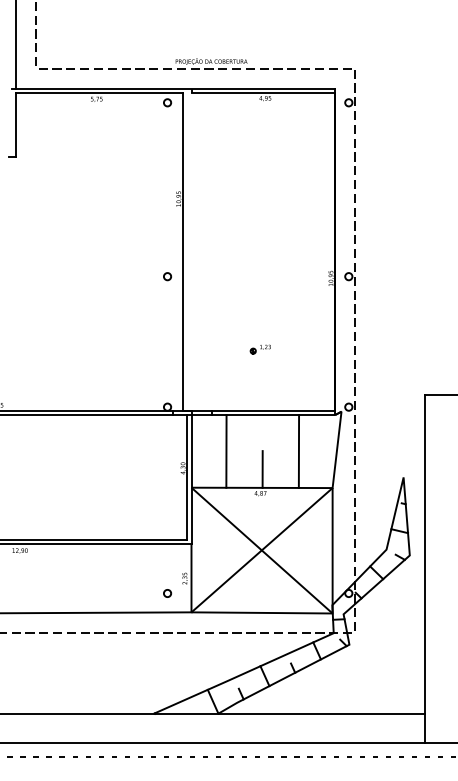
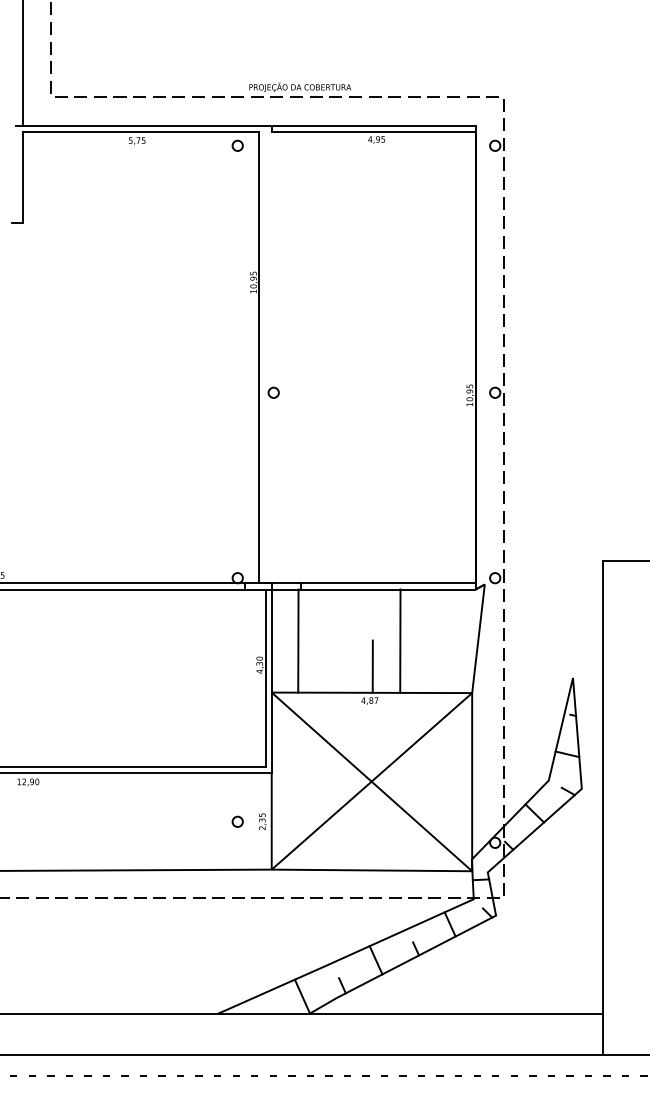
circle: (167, 276) -> (273, 392), moved
part: (260, 349) -> (369, 496), removed
line: (226, 451) -> (298, 640), moved
line: (299, 451) -> (400, 640), moved
circle: (167, 593) -> (237, 821), moved

